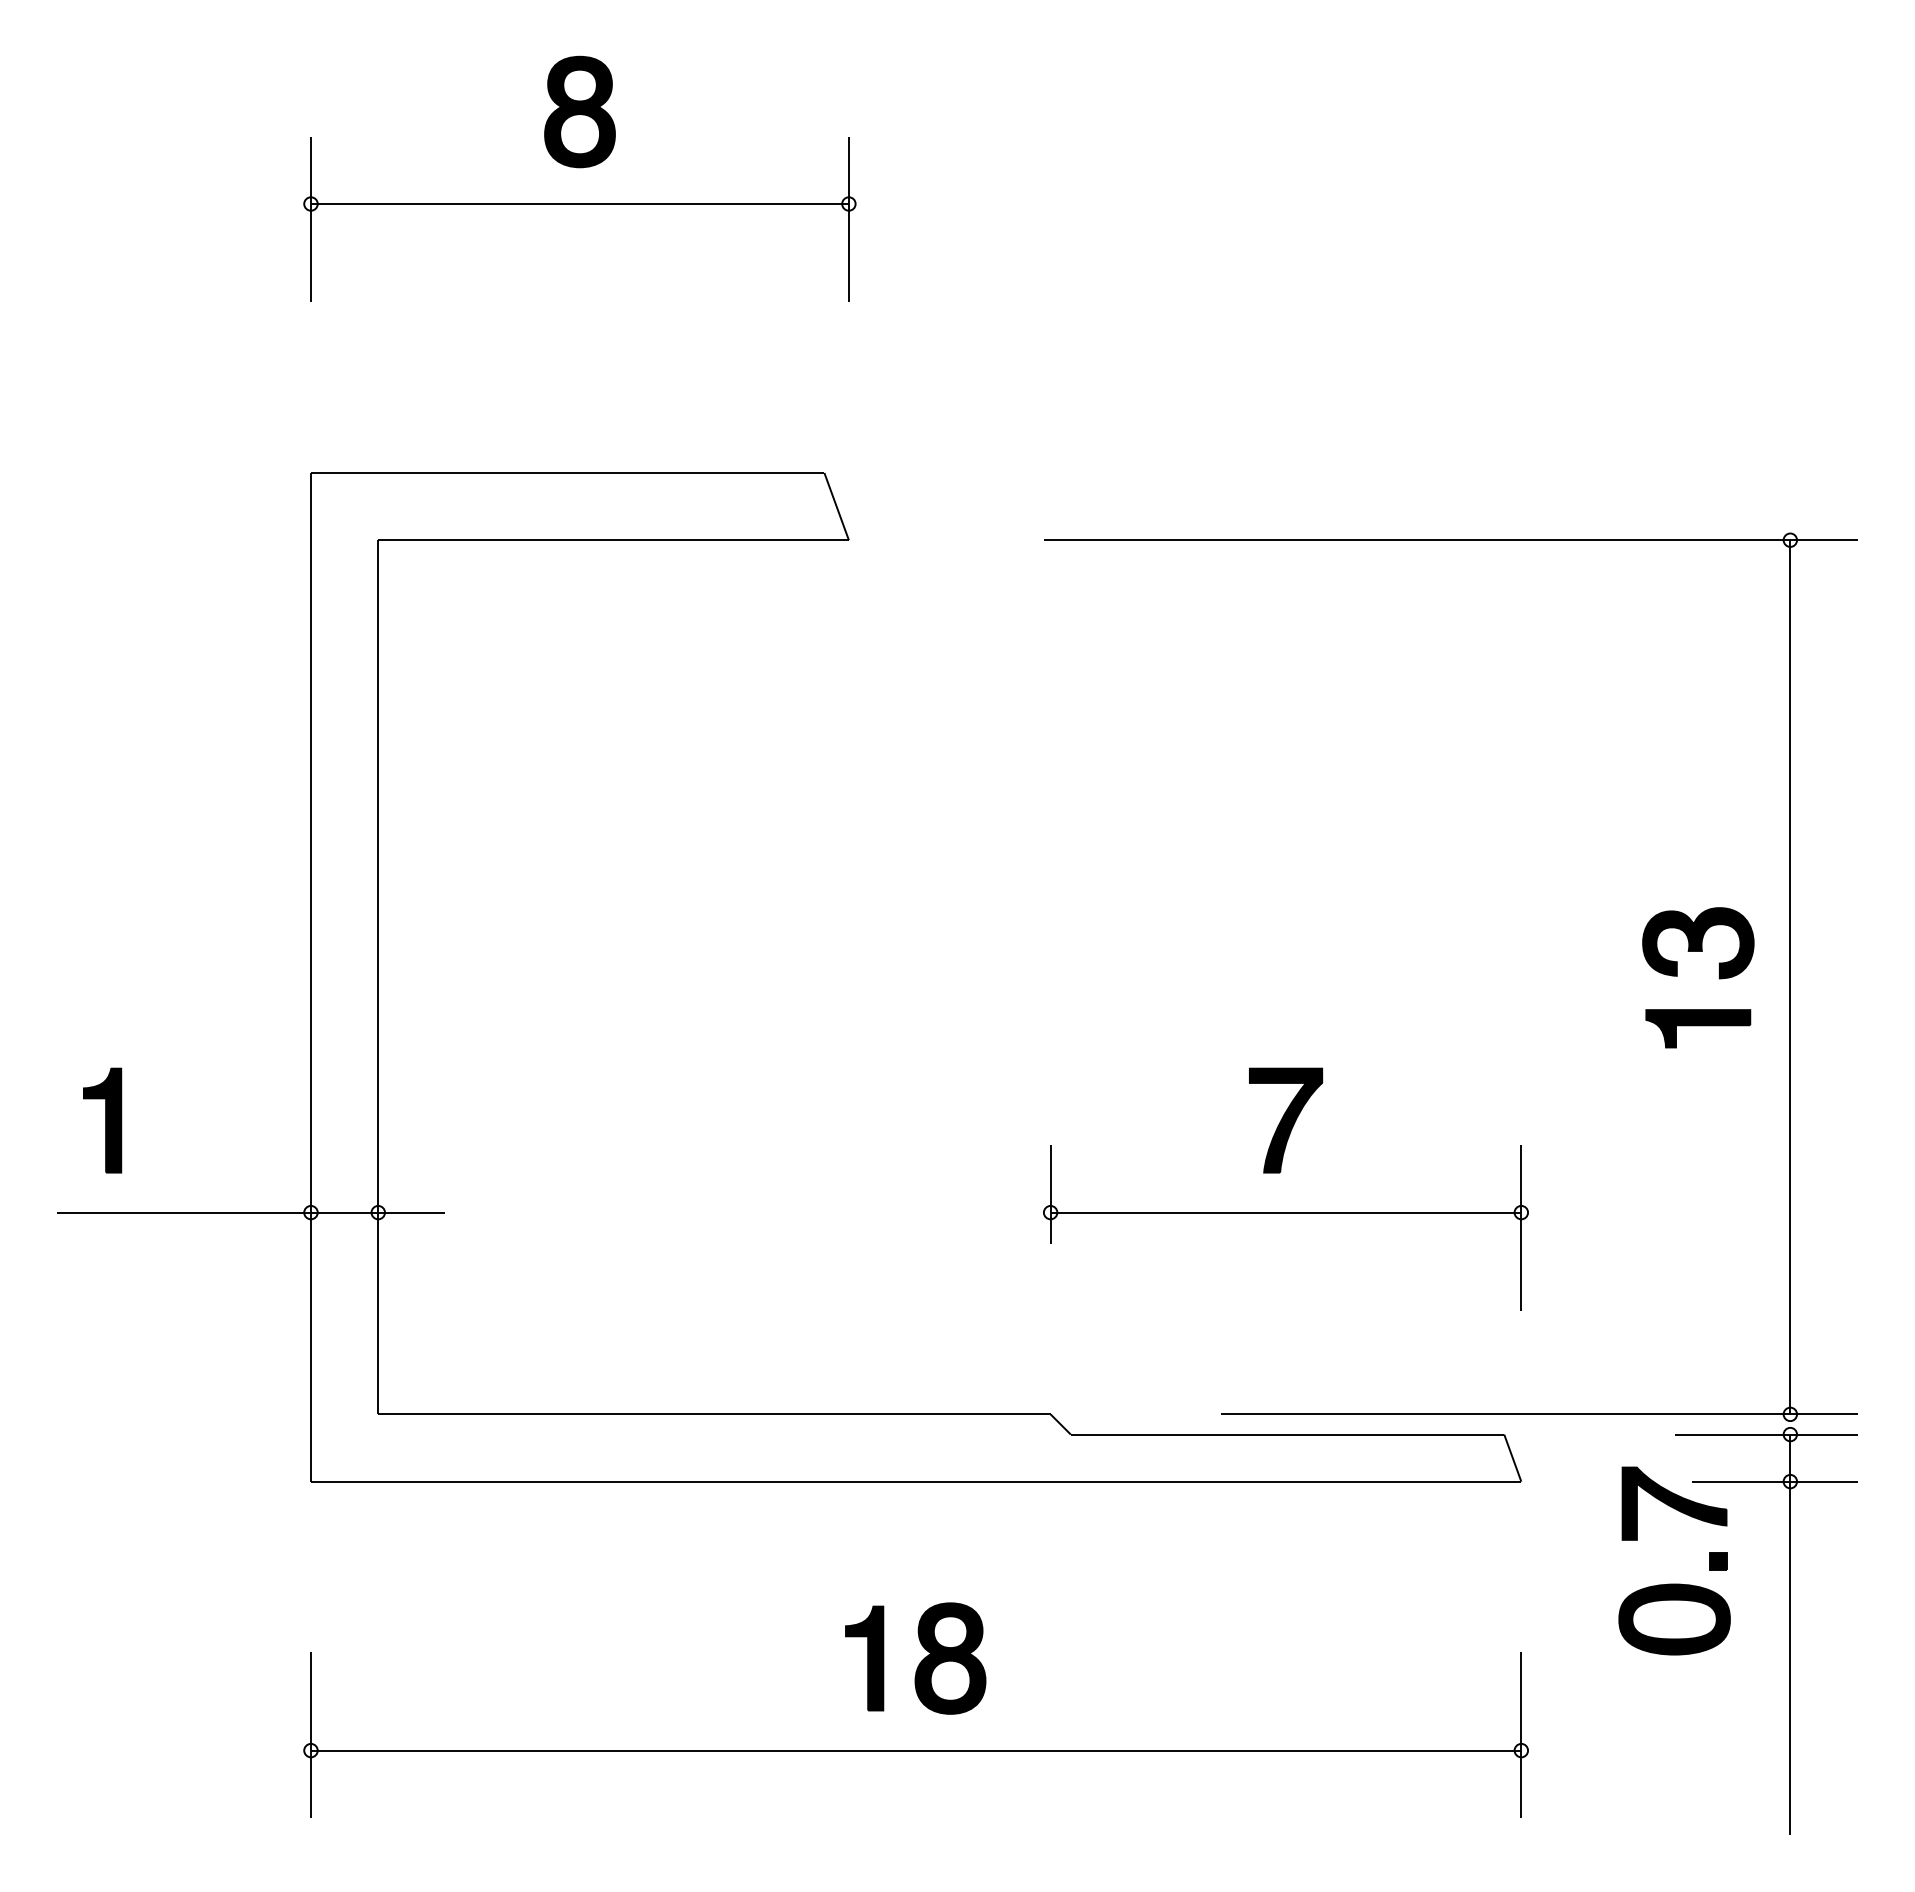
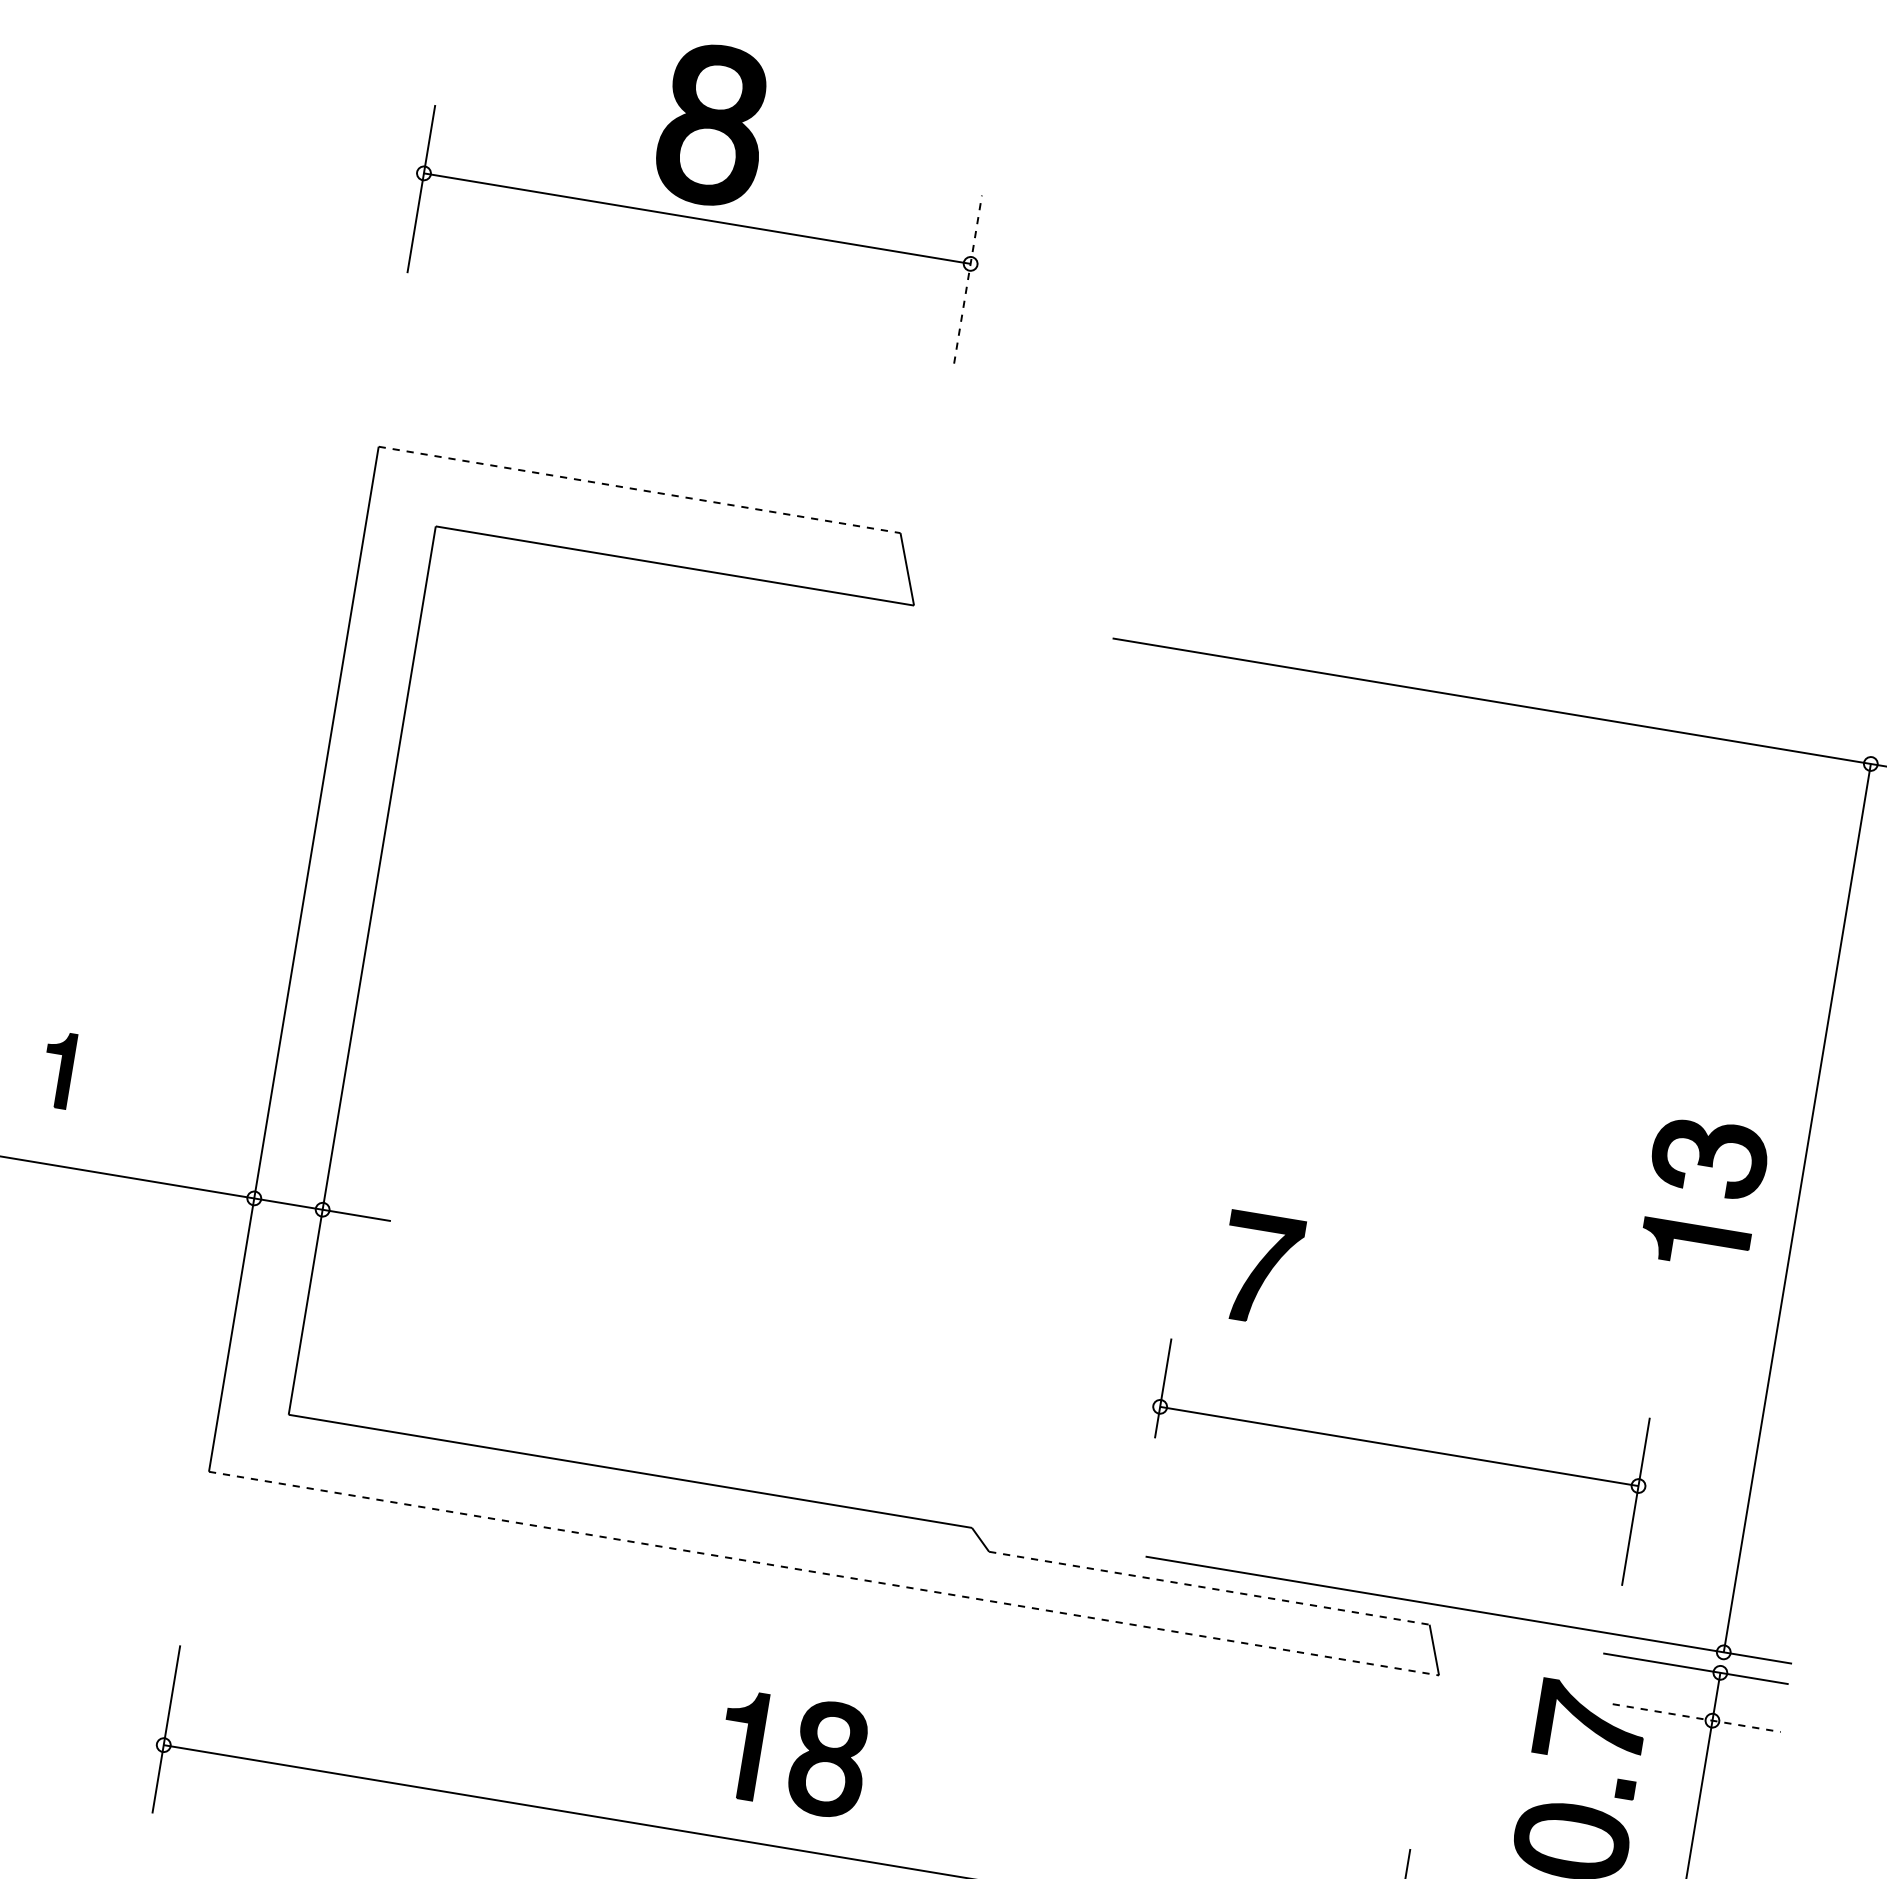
part: (579, 111) -> (712, 124), size x1.4
line: (848, 219) -> (967, 279), solid -> dashed
line: (567, 472) -> (639, 489), solid -> dashed
part: (102, 1120) -> (57, 1069), size x0.7
part: (1285, 1213) -> (1398, 1447), moved
line: (1287, 1434) -> (1209, 1588), solid -> dashed
line: (916, 1481) -> (824, 1573), solid -> dashed
line: (1774, 1481) -> (1696, 1717), solid -> dashed

